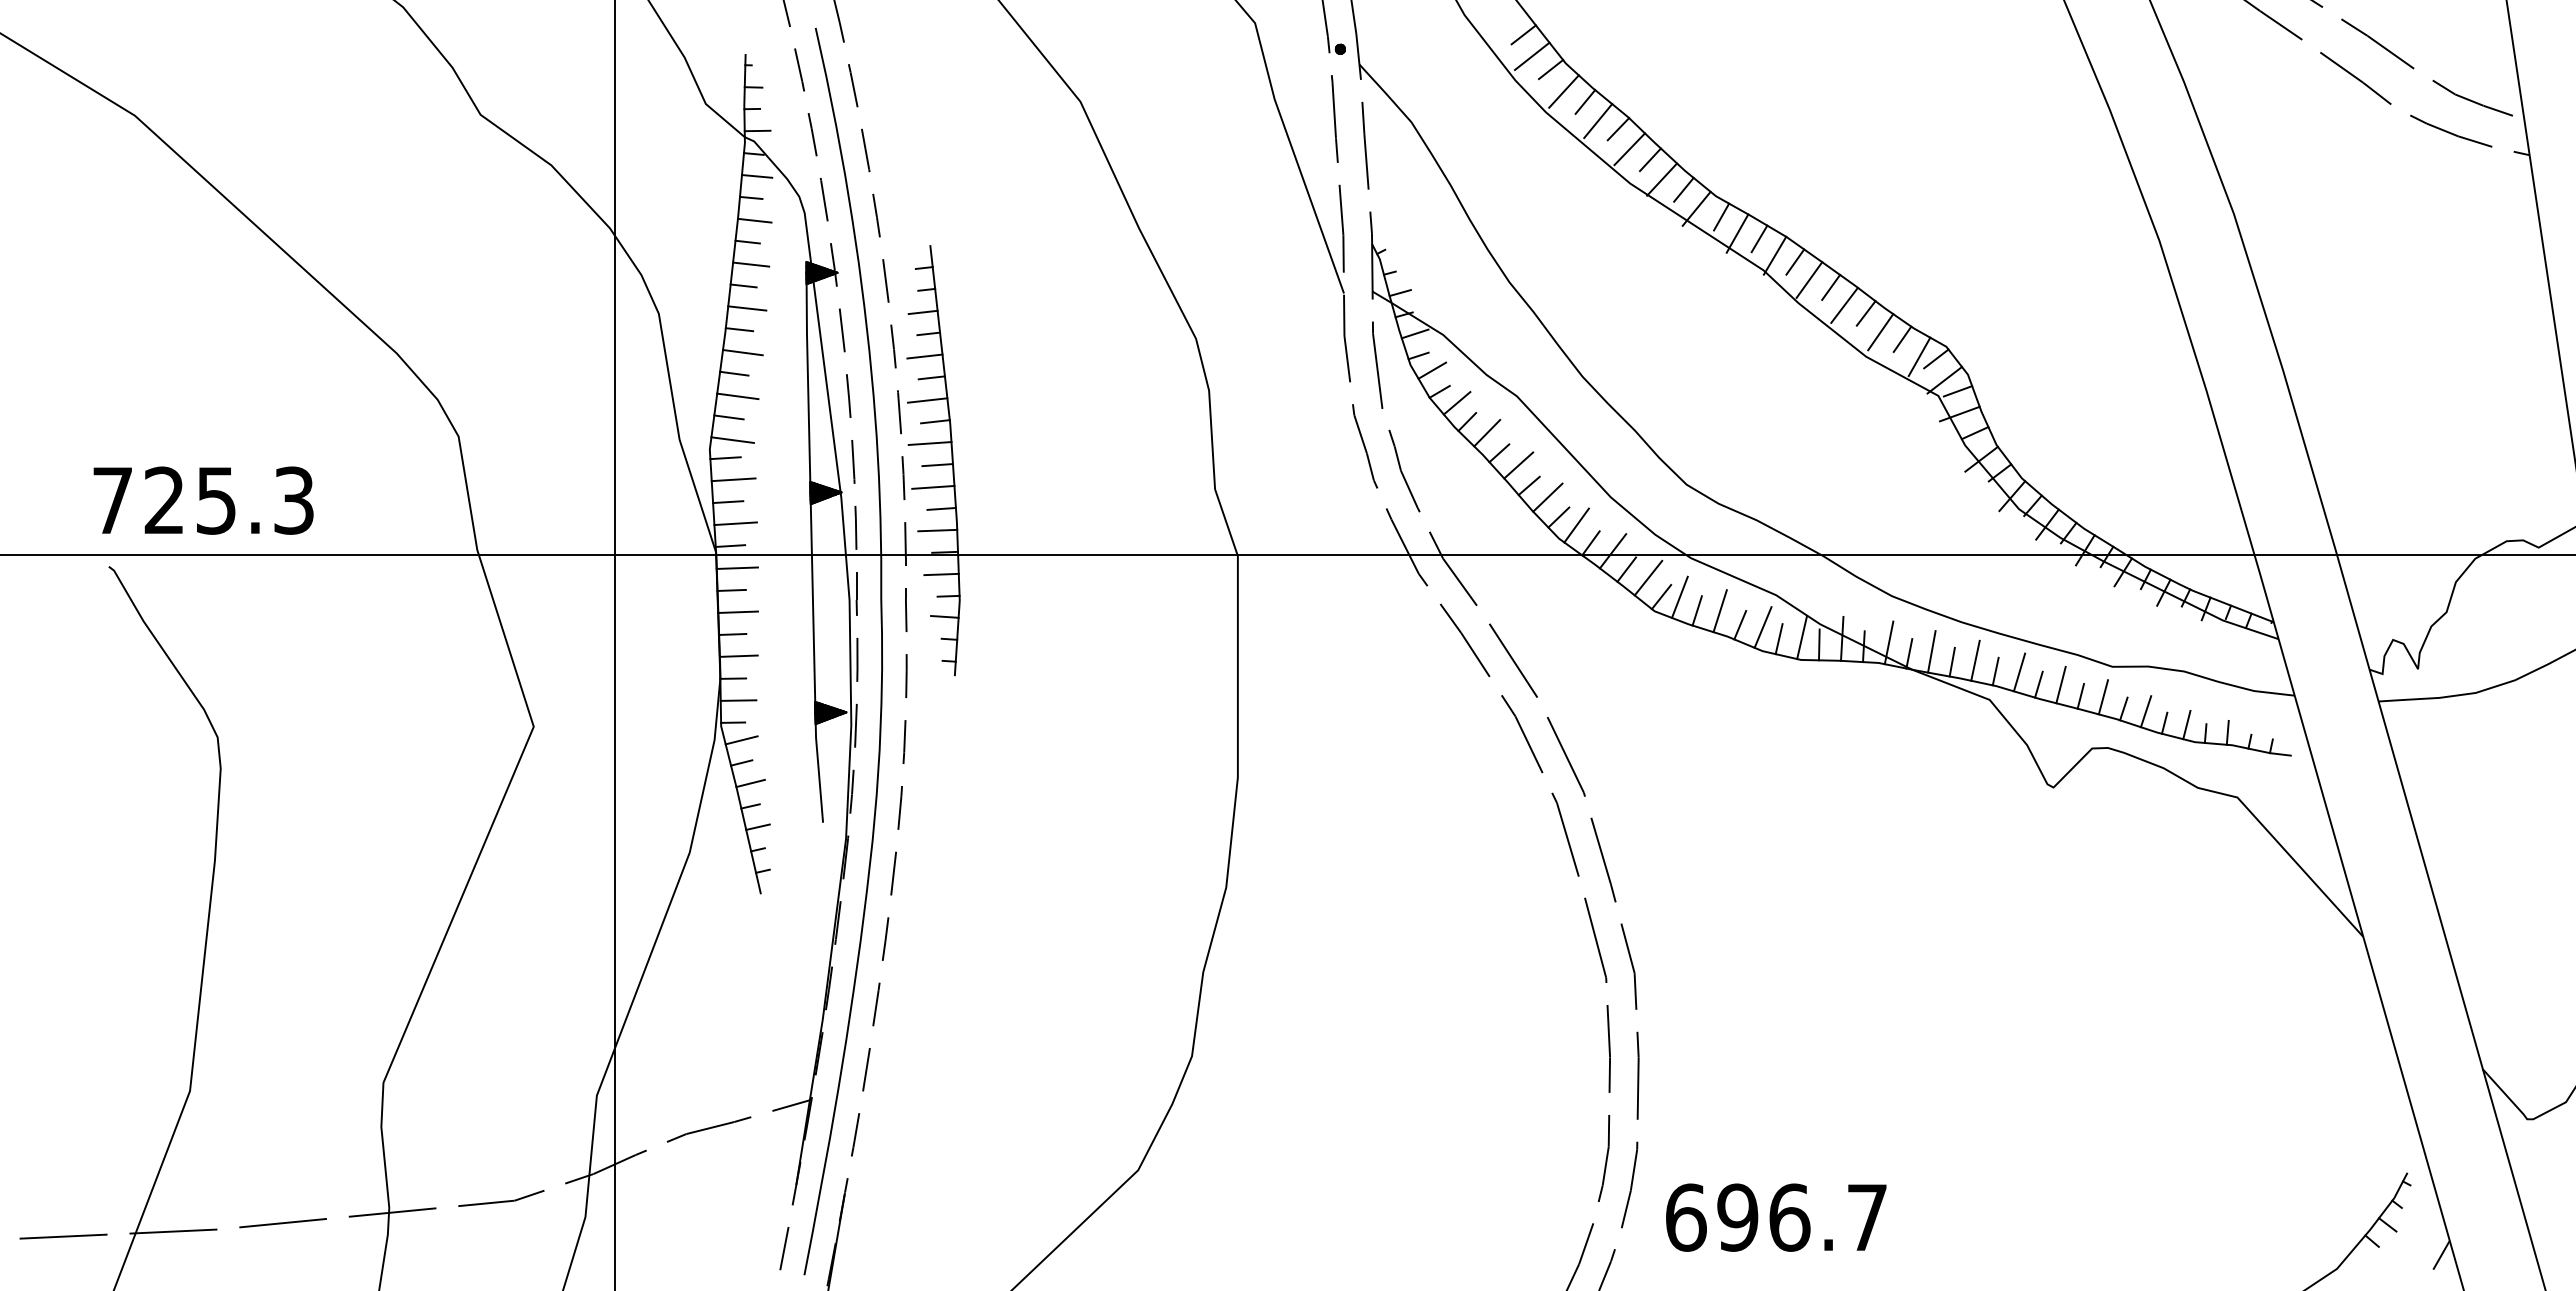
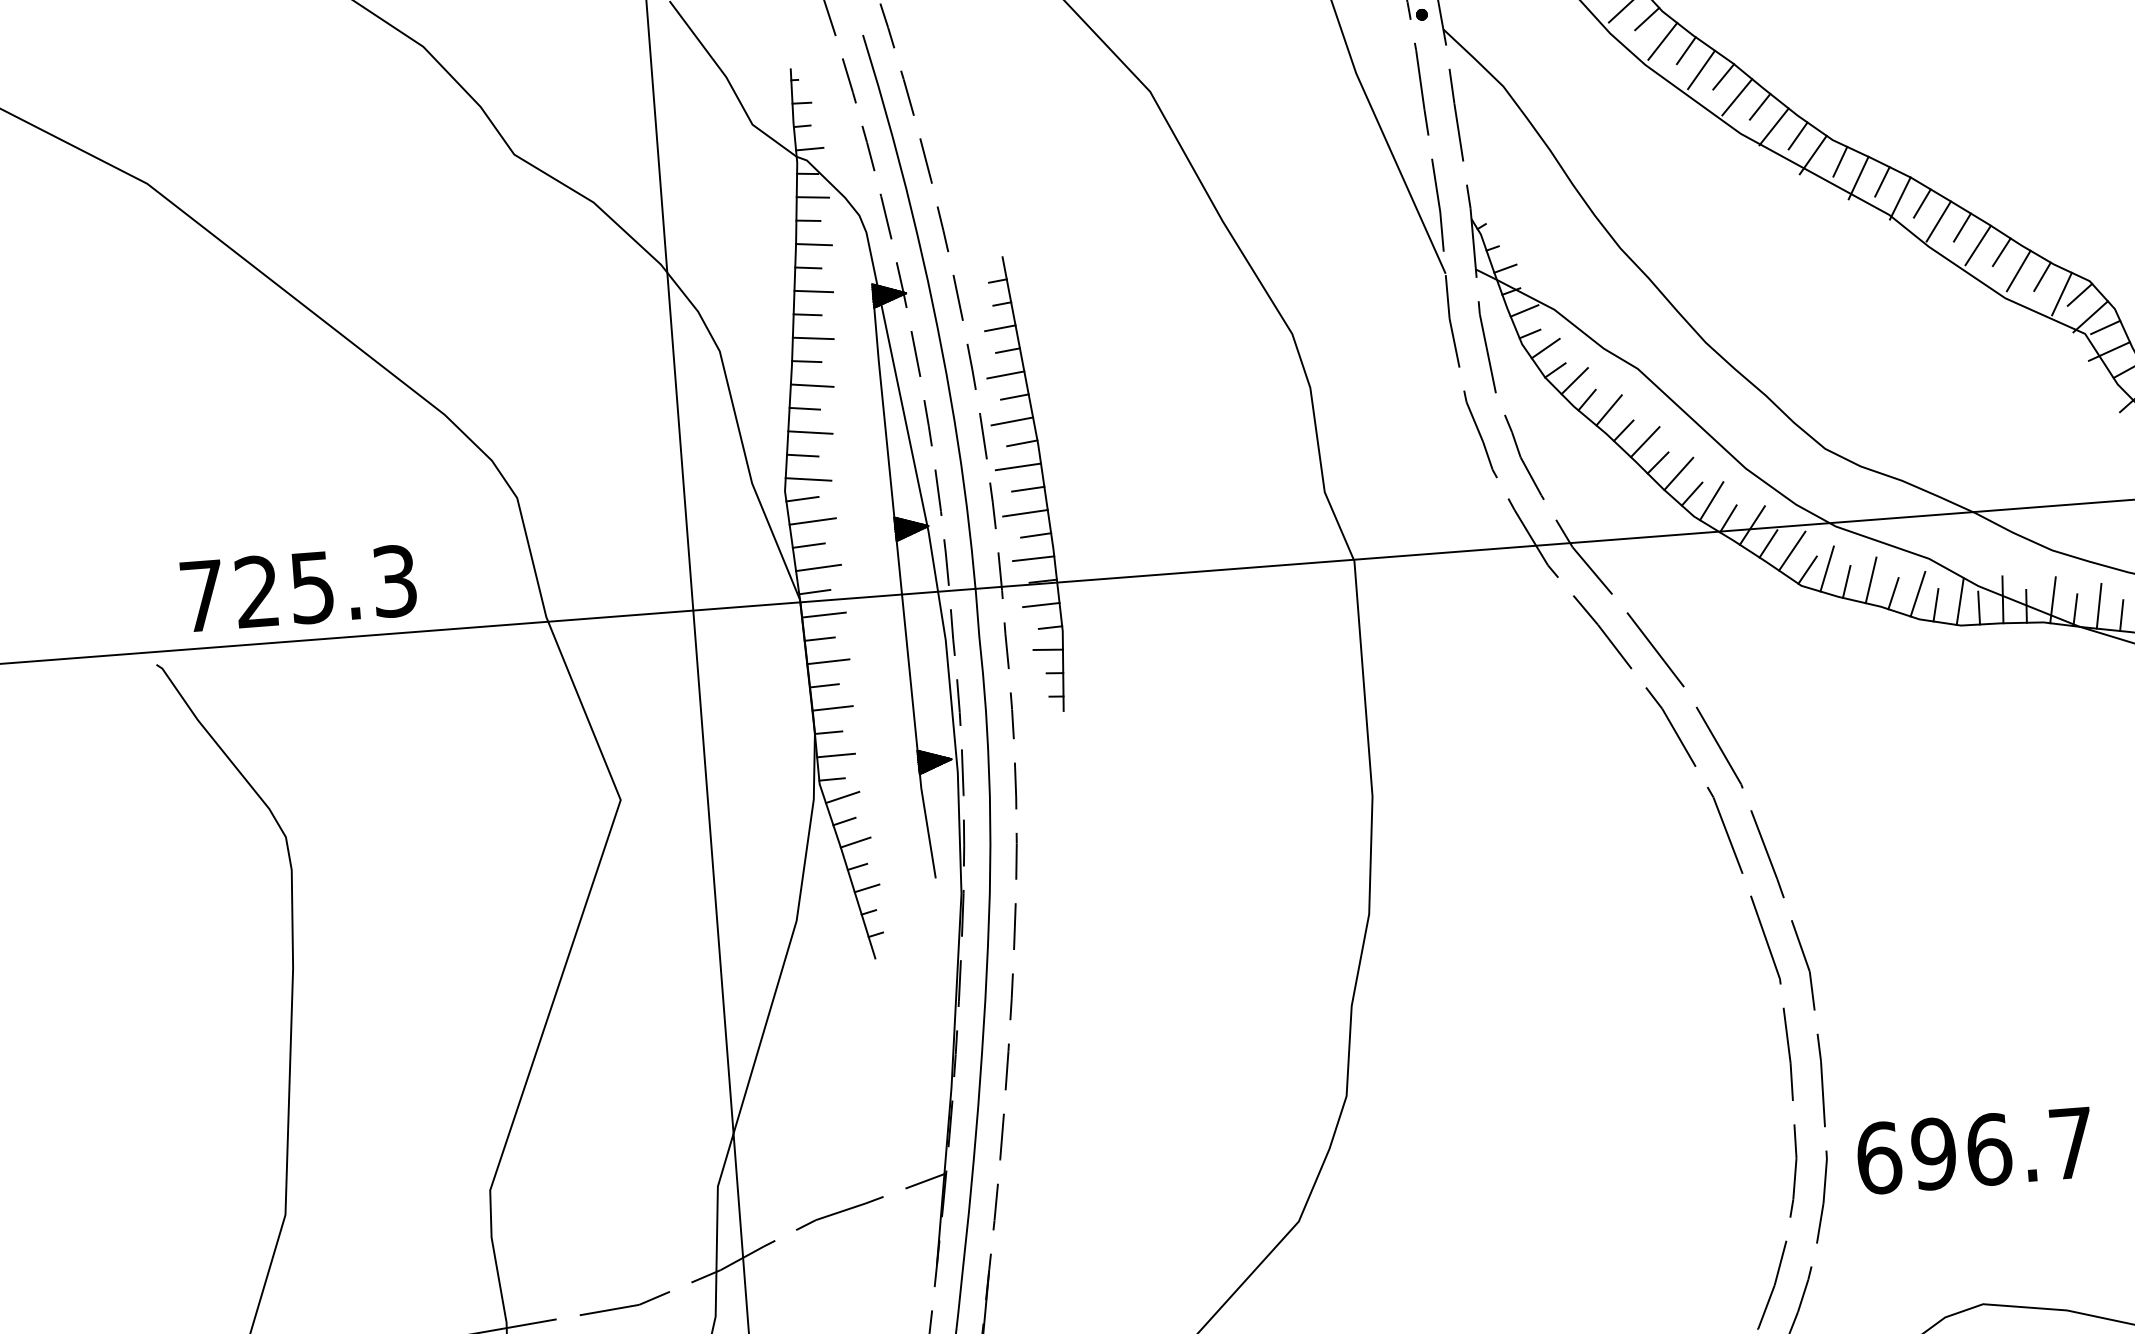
text: (203, 500) -> (298, 588), moved
text: (1776, 1217) -> (1975, 1150), moved

